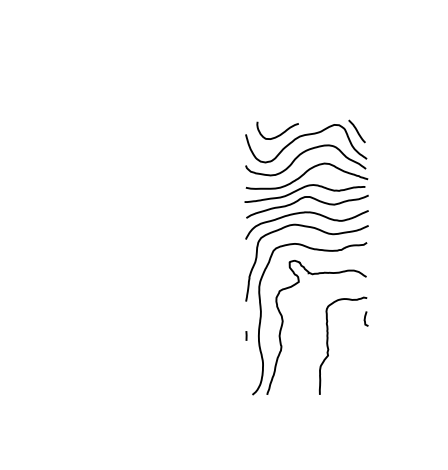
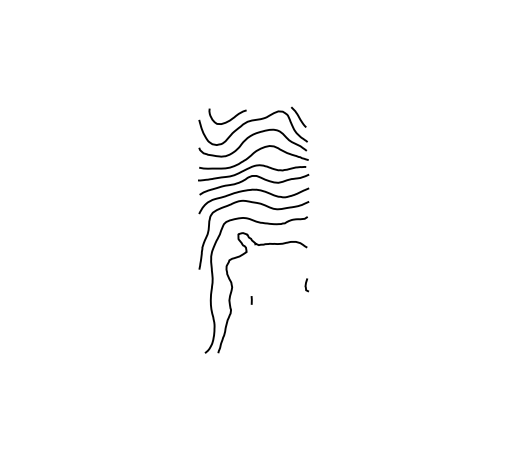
line: (246, 336) -> (251, 300), moved
curve: (328, 346) -> (273, 309), removed

